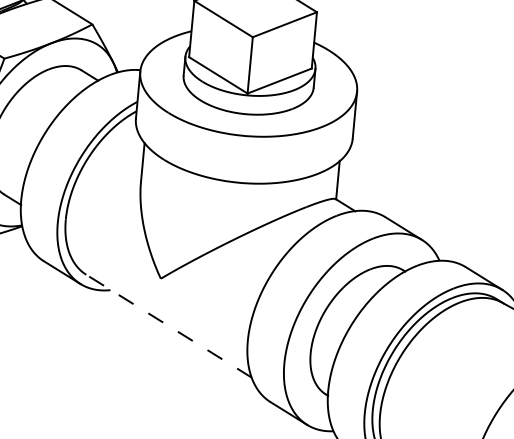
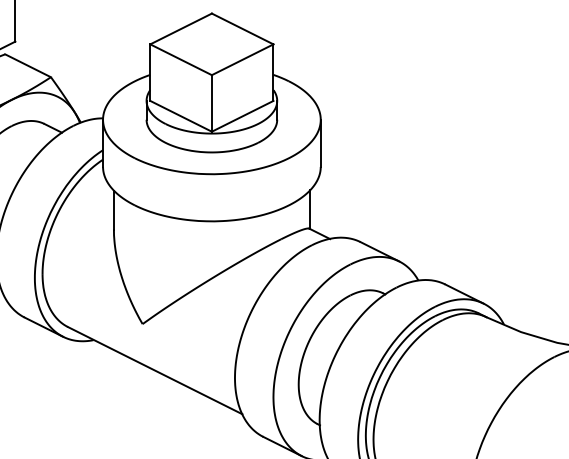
line: (168, 325) -> (154, 370), dashed -> solid

